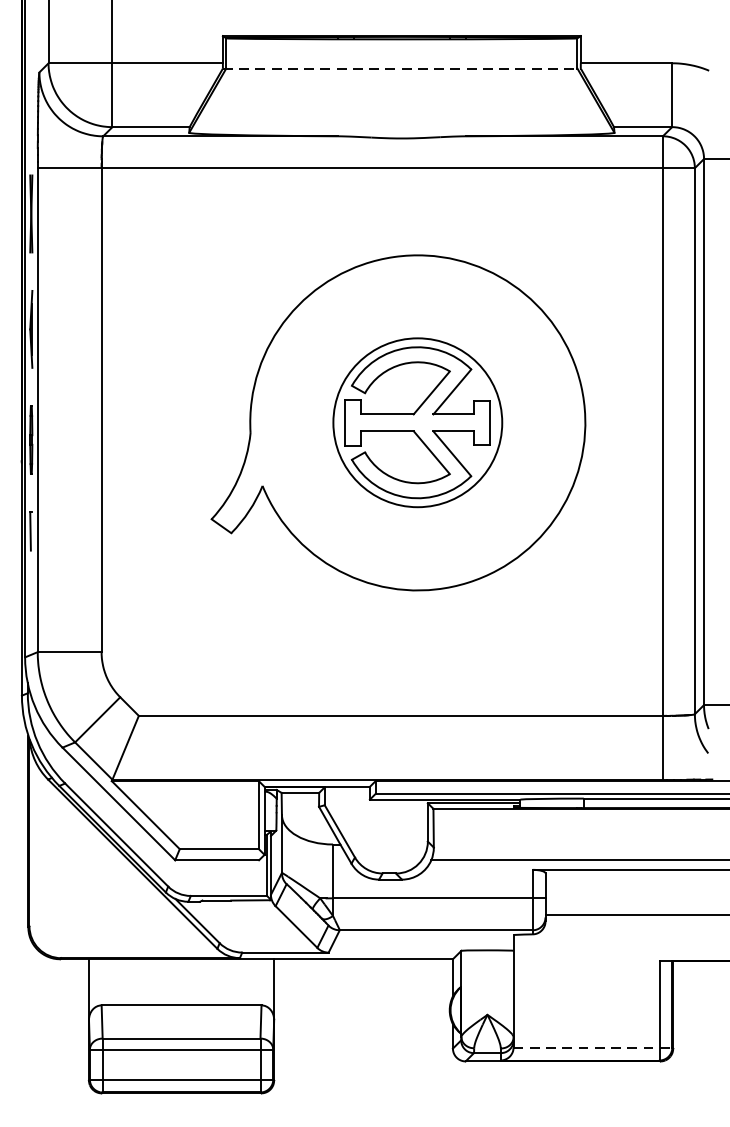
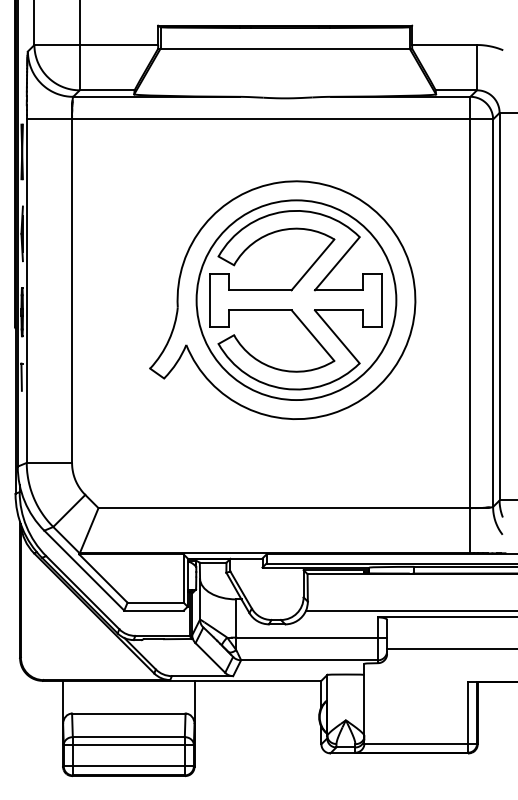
line: (402, 68) -> (285, 48), dashed -> solid
part: (417, 421) -> (296, 299), size x1.67
line: (593, 1047) -> (421, 743), dashed -> solid

